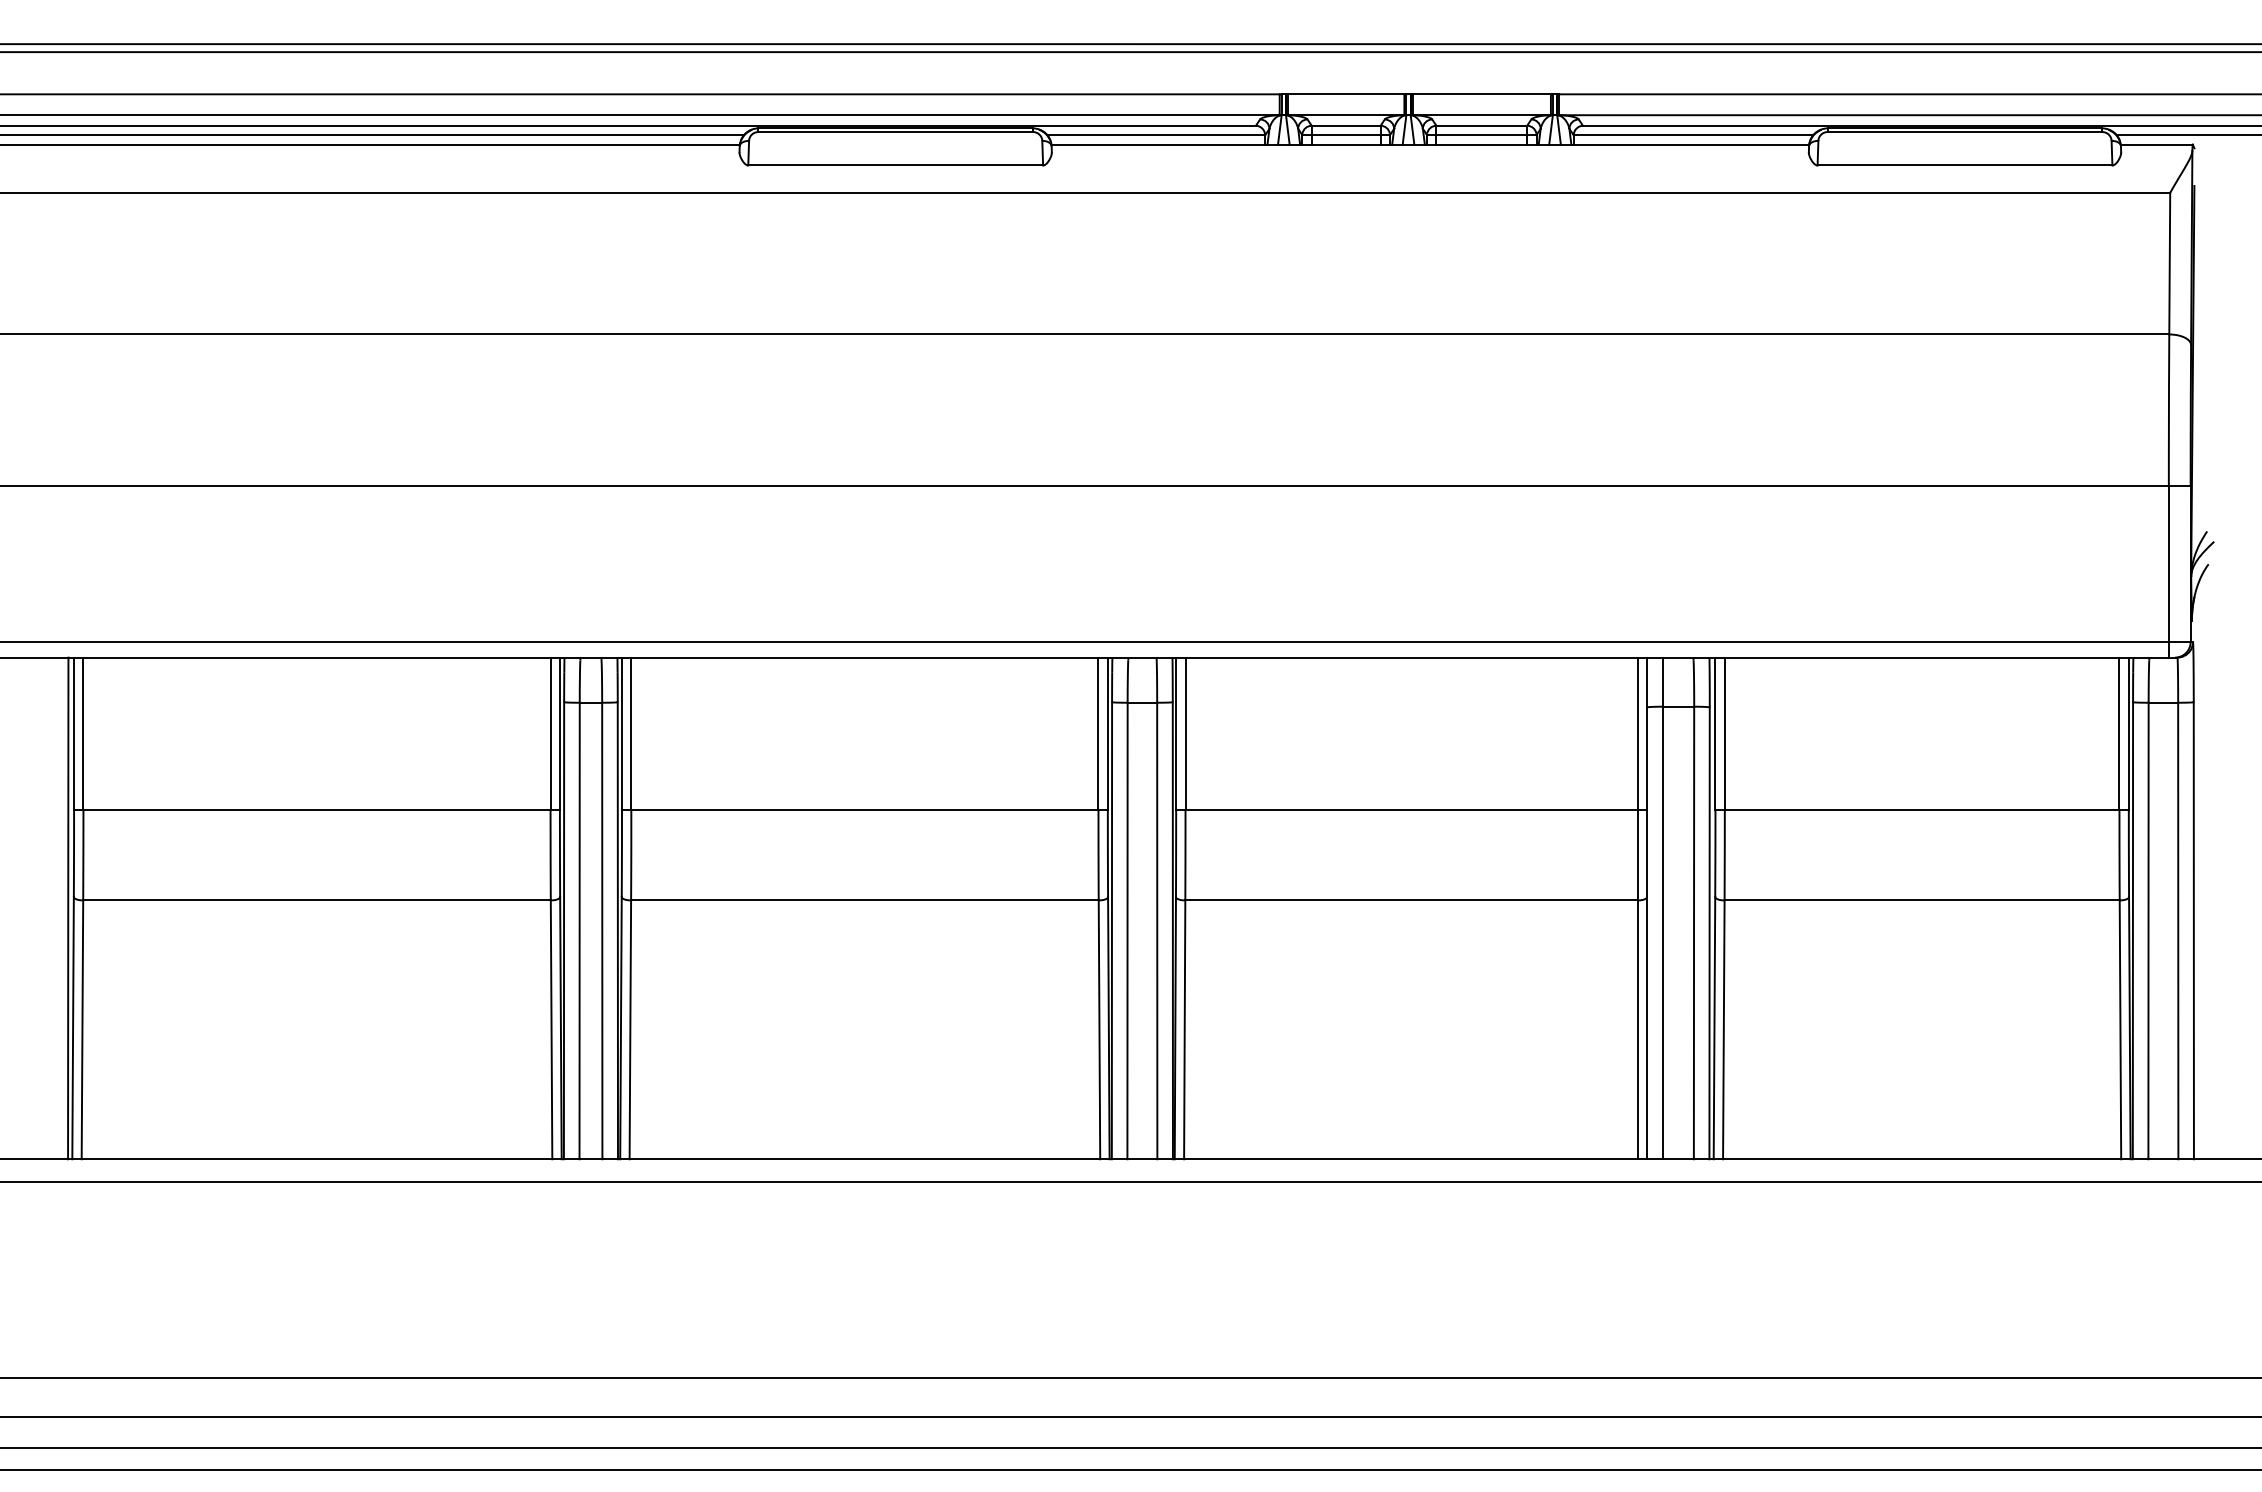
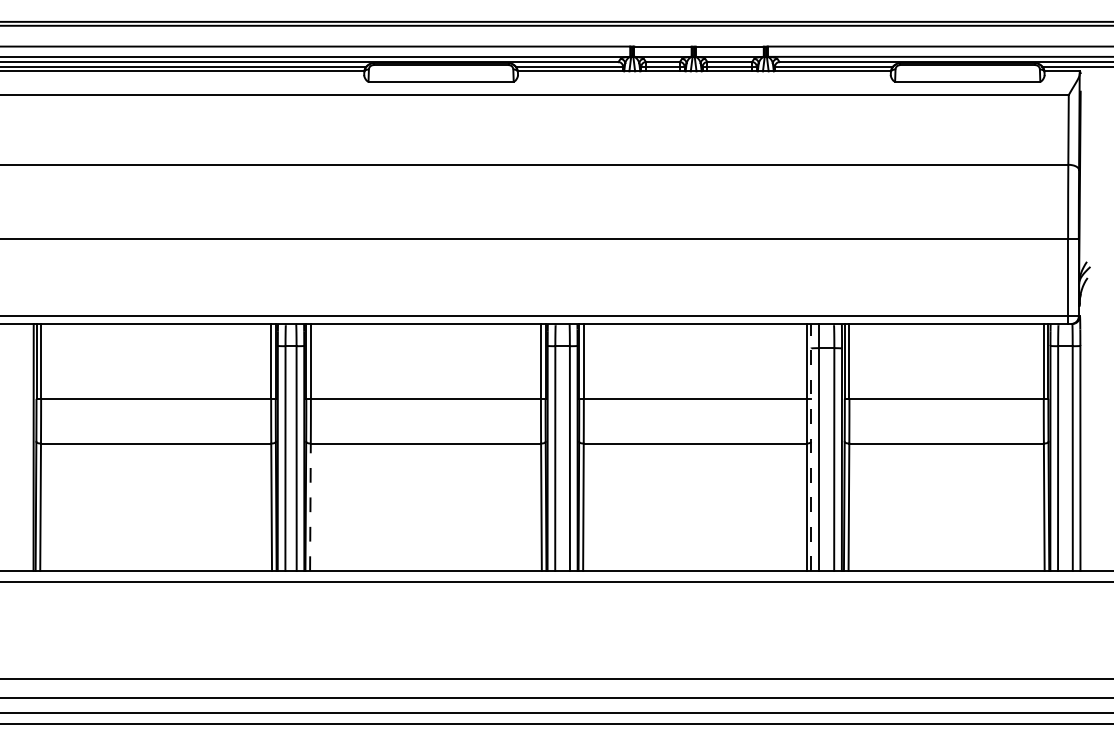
line: (1647, 908) -> (811, 447), solid -> dashed
line: (630, 1030) -> (310, 507), solid -> dashed

